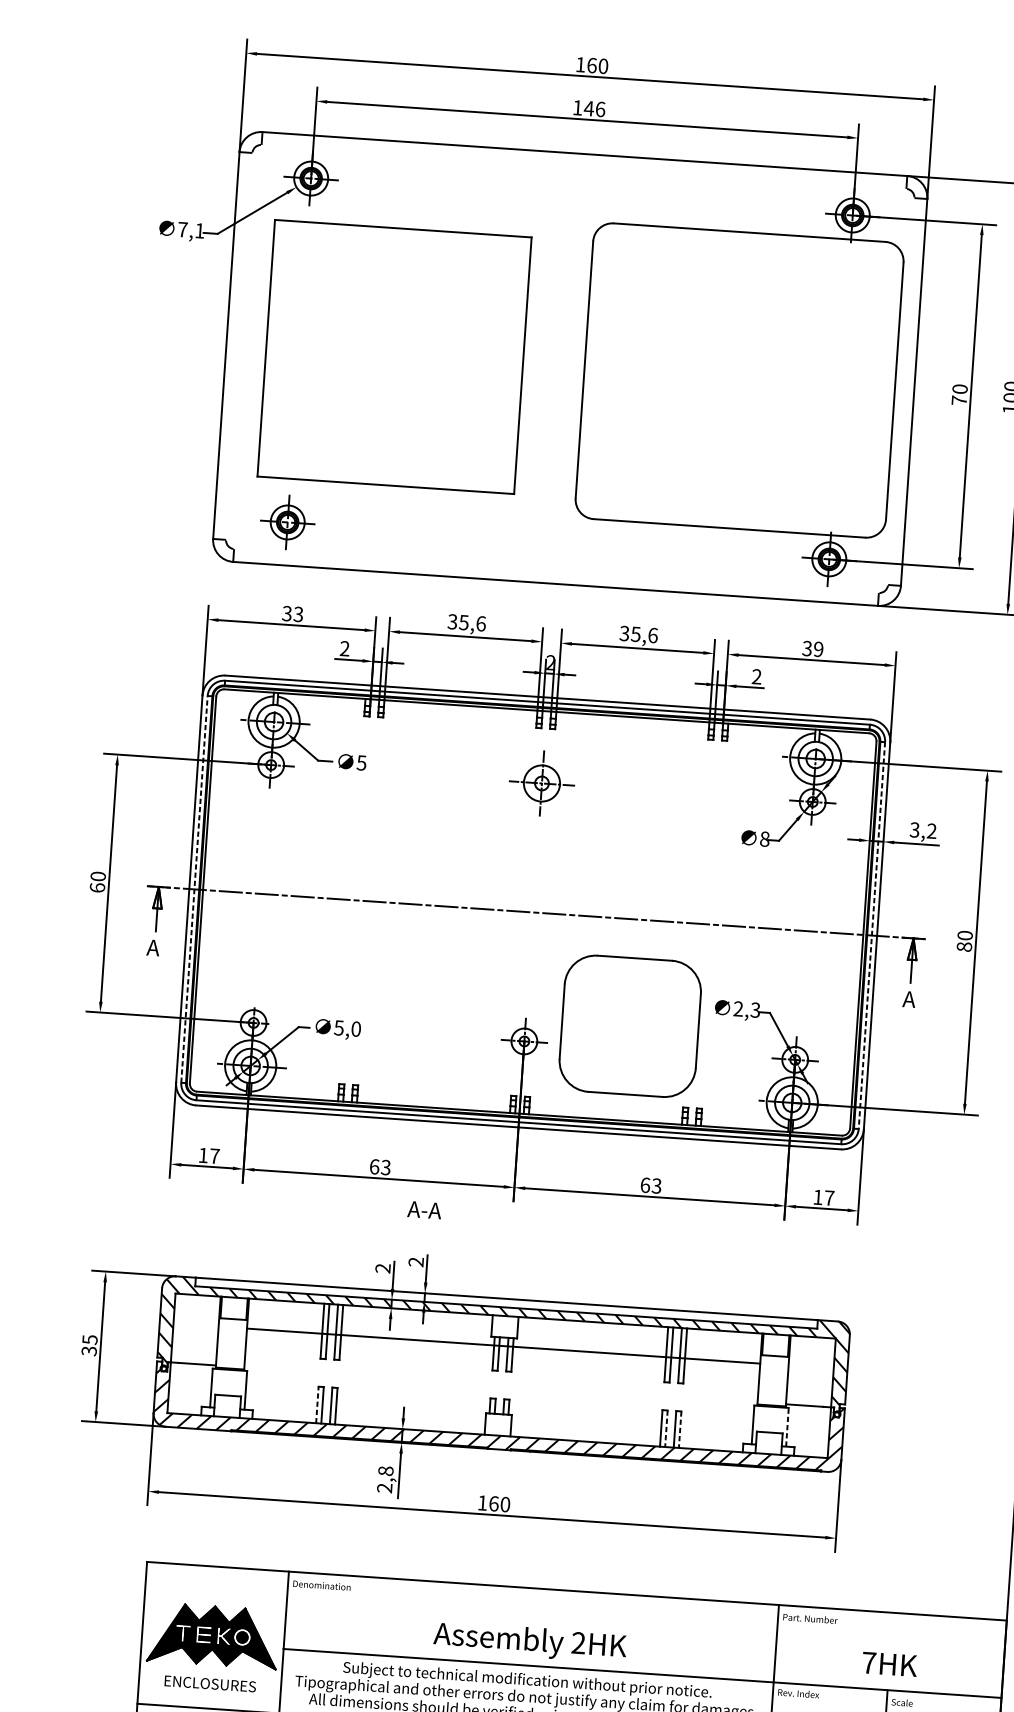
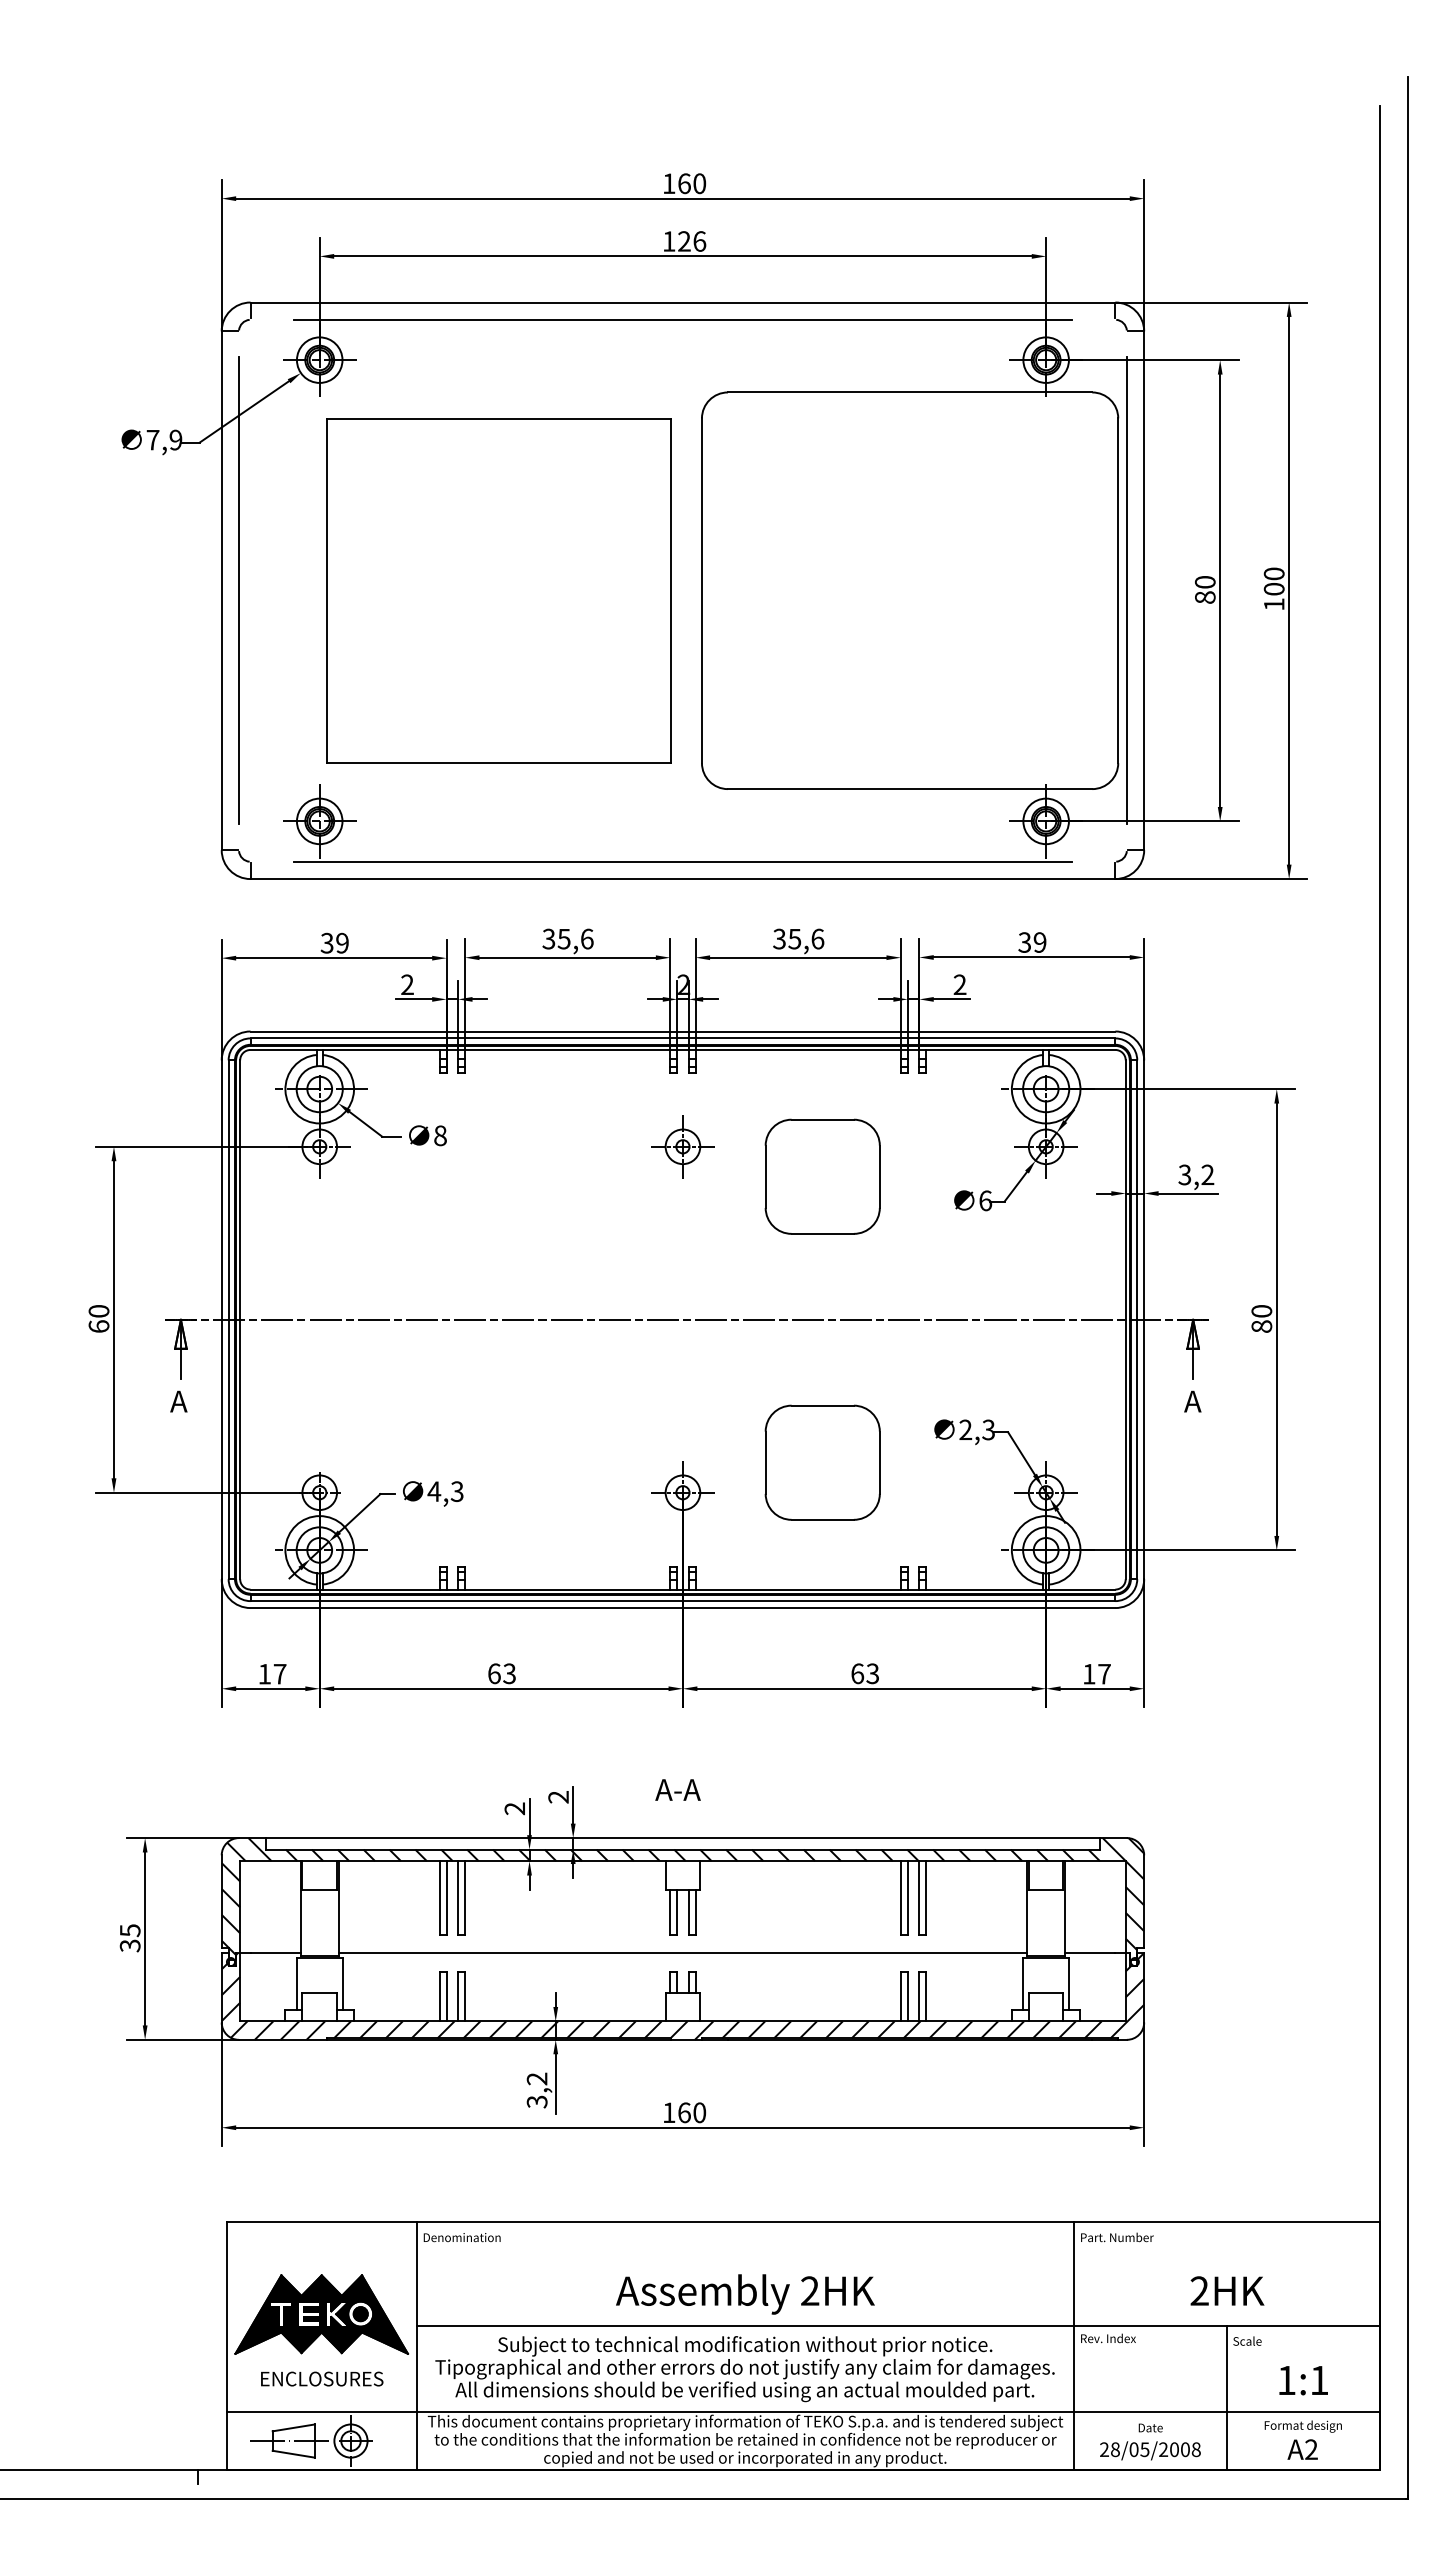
text: (589, 108) -> (684, 241), 146 -> 126
line: (583, 166) -> (682, 319), added
text: (199, 230) -> (175, 439), 7,1 -> 7,9
line: (239, 346) -> (239, 590), added
part: (393, 356) -> (498, 590), moved
line: (900, 391) -> (1126, 590), added
text: (959, 400) -> (1205, 597), 70 -> 80
line: (556, 570) -> (682, 861), added
text: (298, 614) -> (342, 943), 33 -> 39
text: (361, 762) -> (439, 1135), 5 -> 8
part: (541, 783) -> (682, 1146), size x0.71
part: (644, 812) -> (822, 1176), added
text: (764, 838) -> (985, 1200), 8 -> 6
line: (194, 889) -> (228, 1319), dashed -> solid
line: (872, 936) -> (1137, 1320), dashed -> solid
part: (629, 1025) -> (822, 1462), size x0.62
text: (347, 1028) -> (445, 1491), 5,0 -> 4,3
text: (424, 1209) -> (677, 1789), moved
line: (503, 1346) -> (682, 1953), moved
line: (317, 1404) -> (439, 1996), dashed -> solid
line: (787, 1426) -> (1069, 1983), dashed -> solid
line: (666, 1428) -> (907, 1996), dashed -> solid
line: (680, 1429) -> (926, 1996), dashed -> solid
text: (384, 1479) -> (536, 2090), 2,8 -> 3,2
text: (868, 1662) -> (1199, 2290), 7HK -> 2HK

